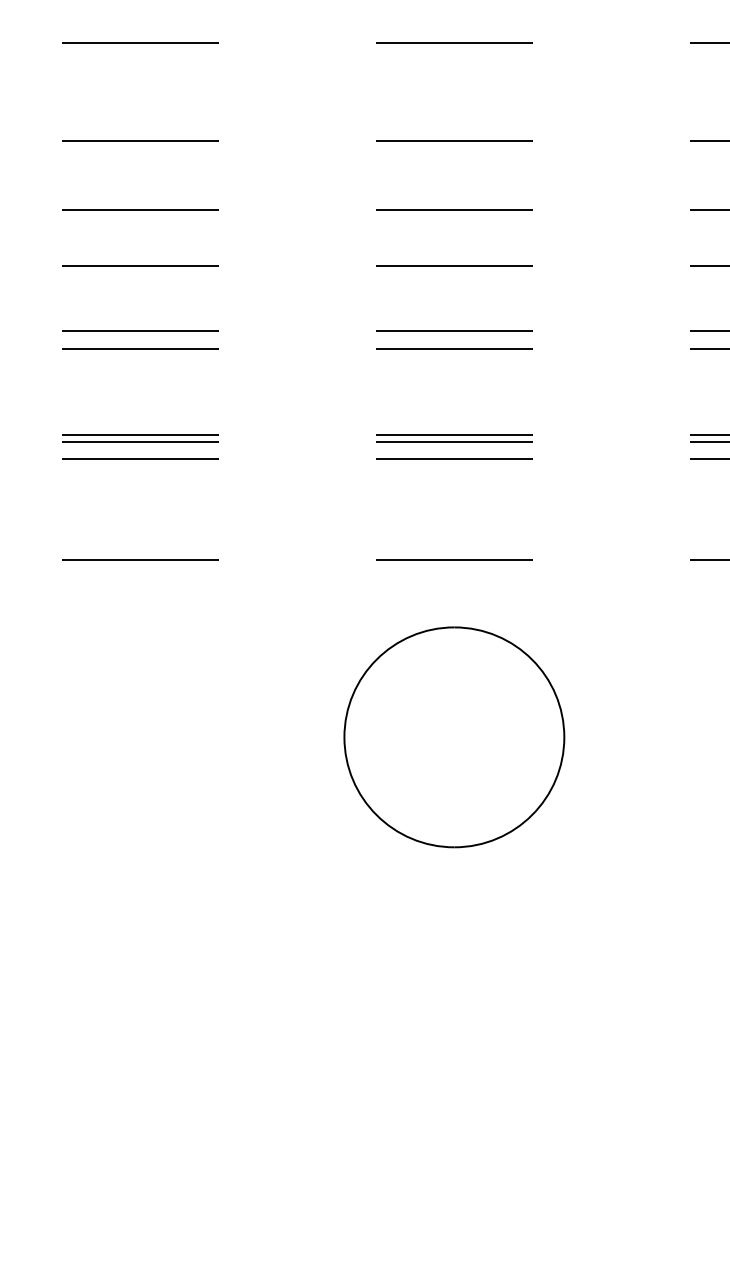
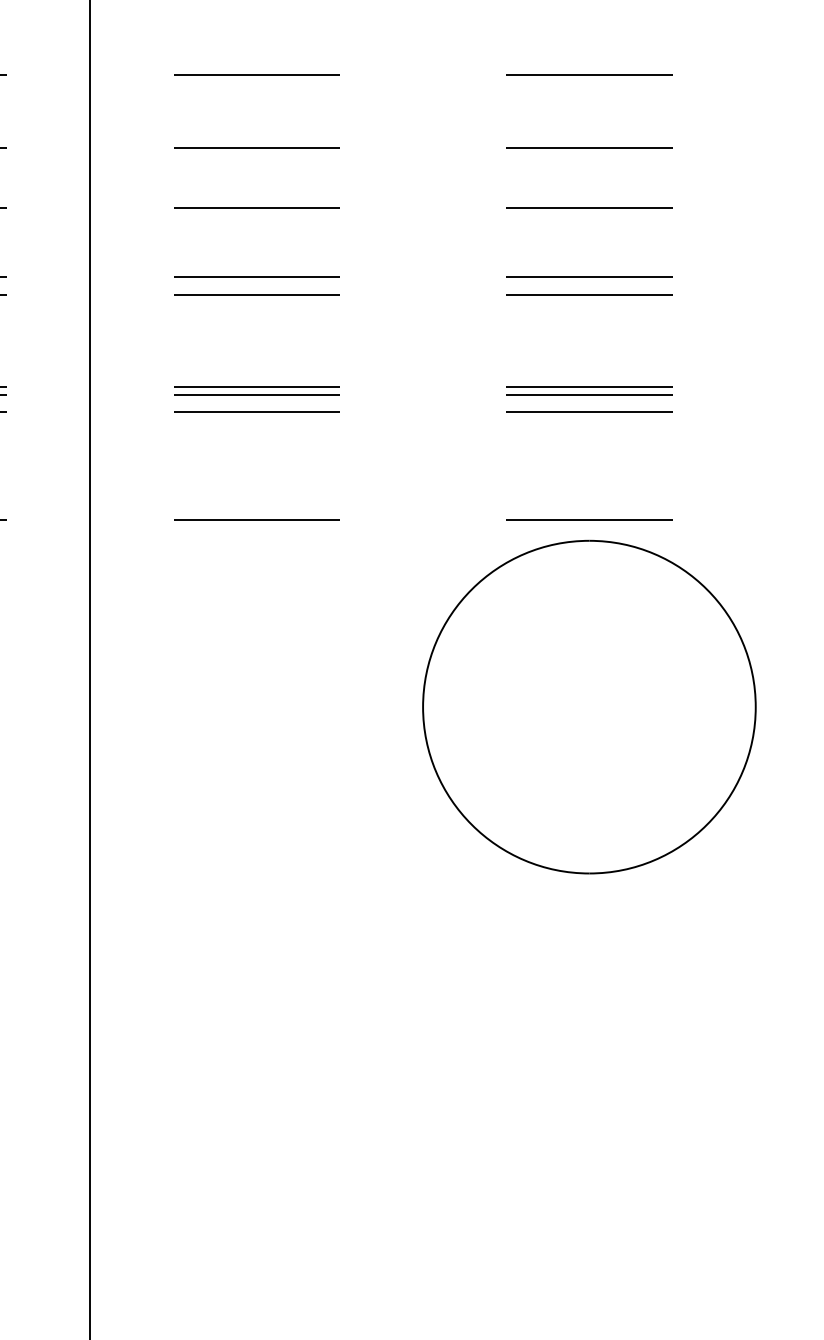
part: (454, 736) -> (589, 706), size x1.43

